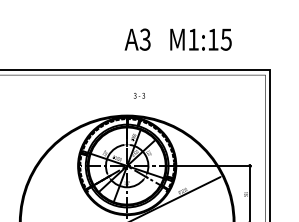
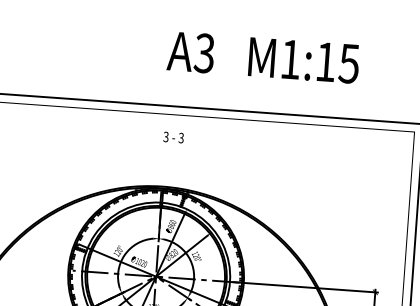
text: (139, 95) -> (173, 136), moved

